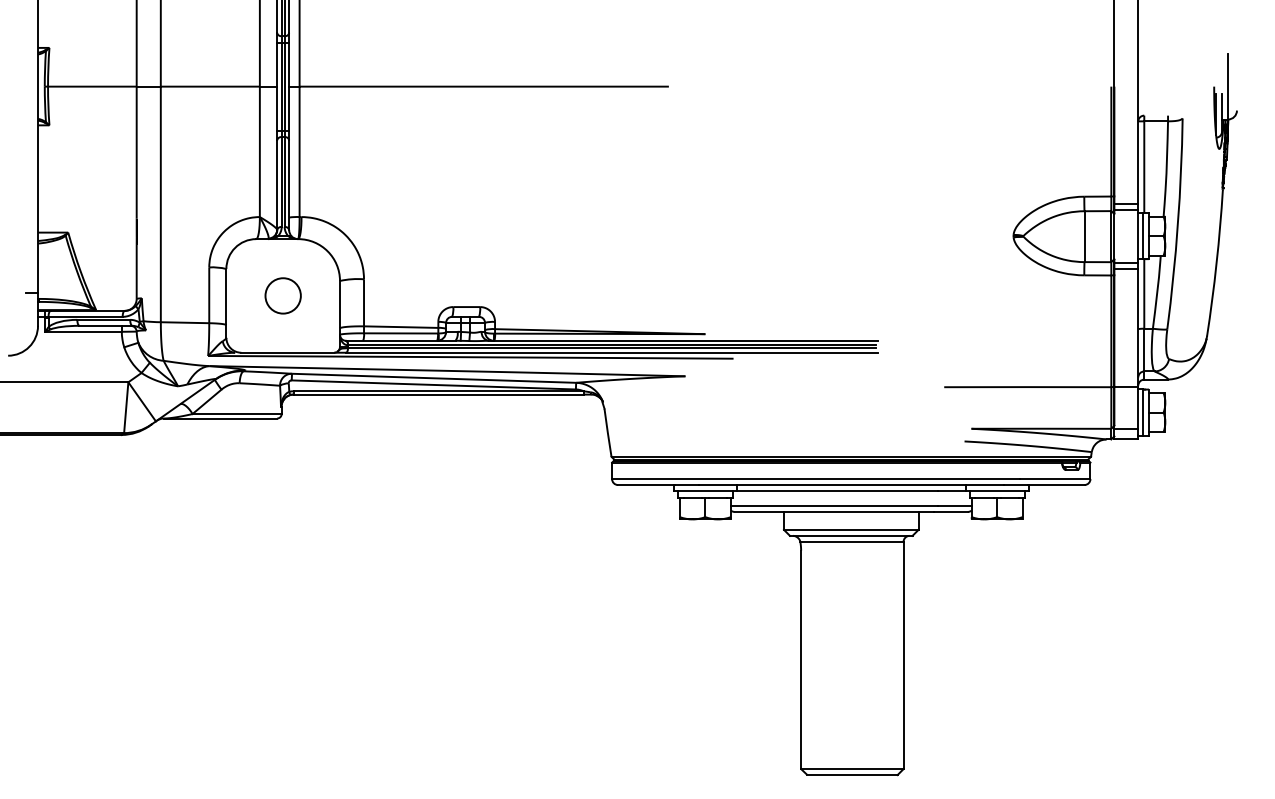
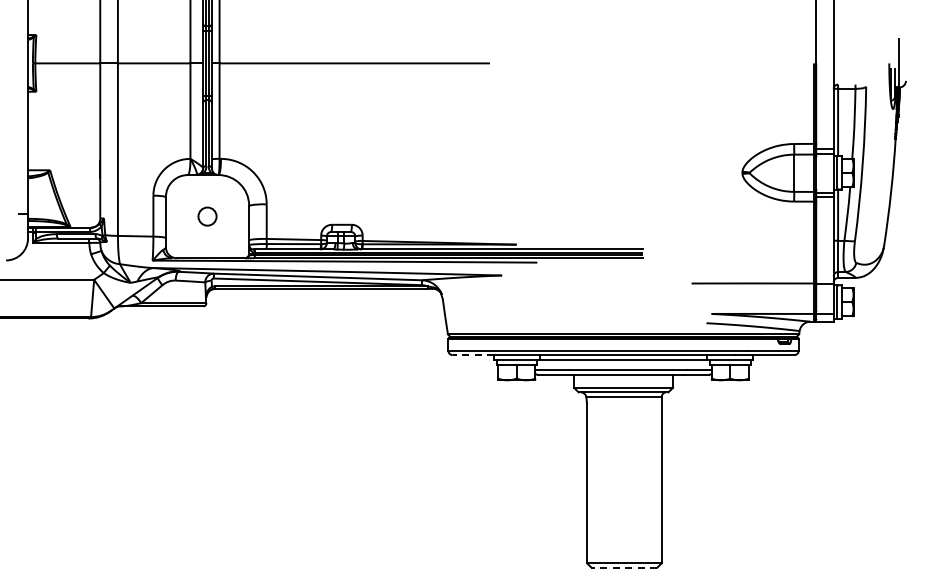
circle: (283, 295) -> (207, 216), size x0.7
line: (646, 485) -> (473, 355), solid -> dashed
line: (851, 775) -> (623, 567), solid -> dashed

